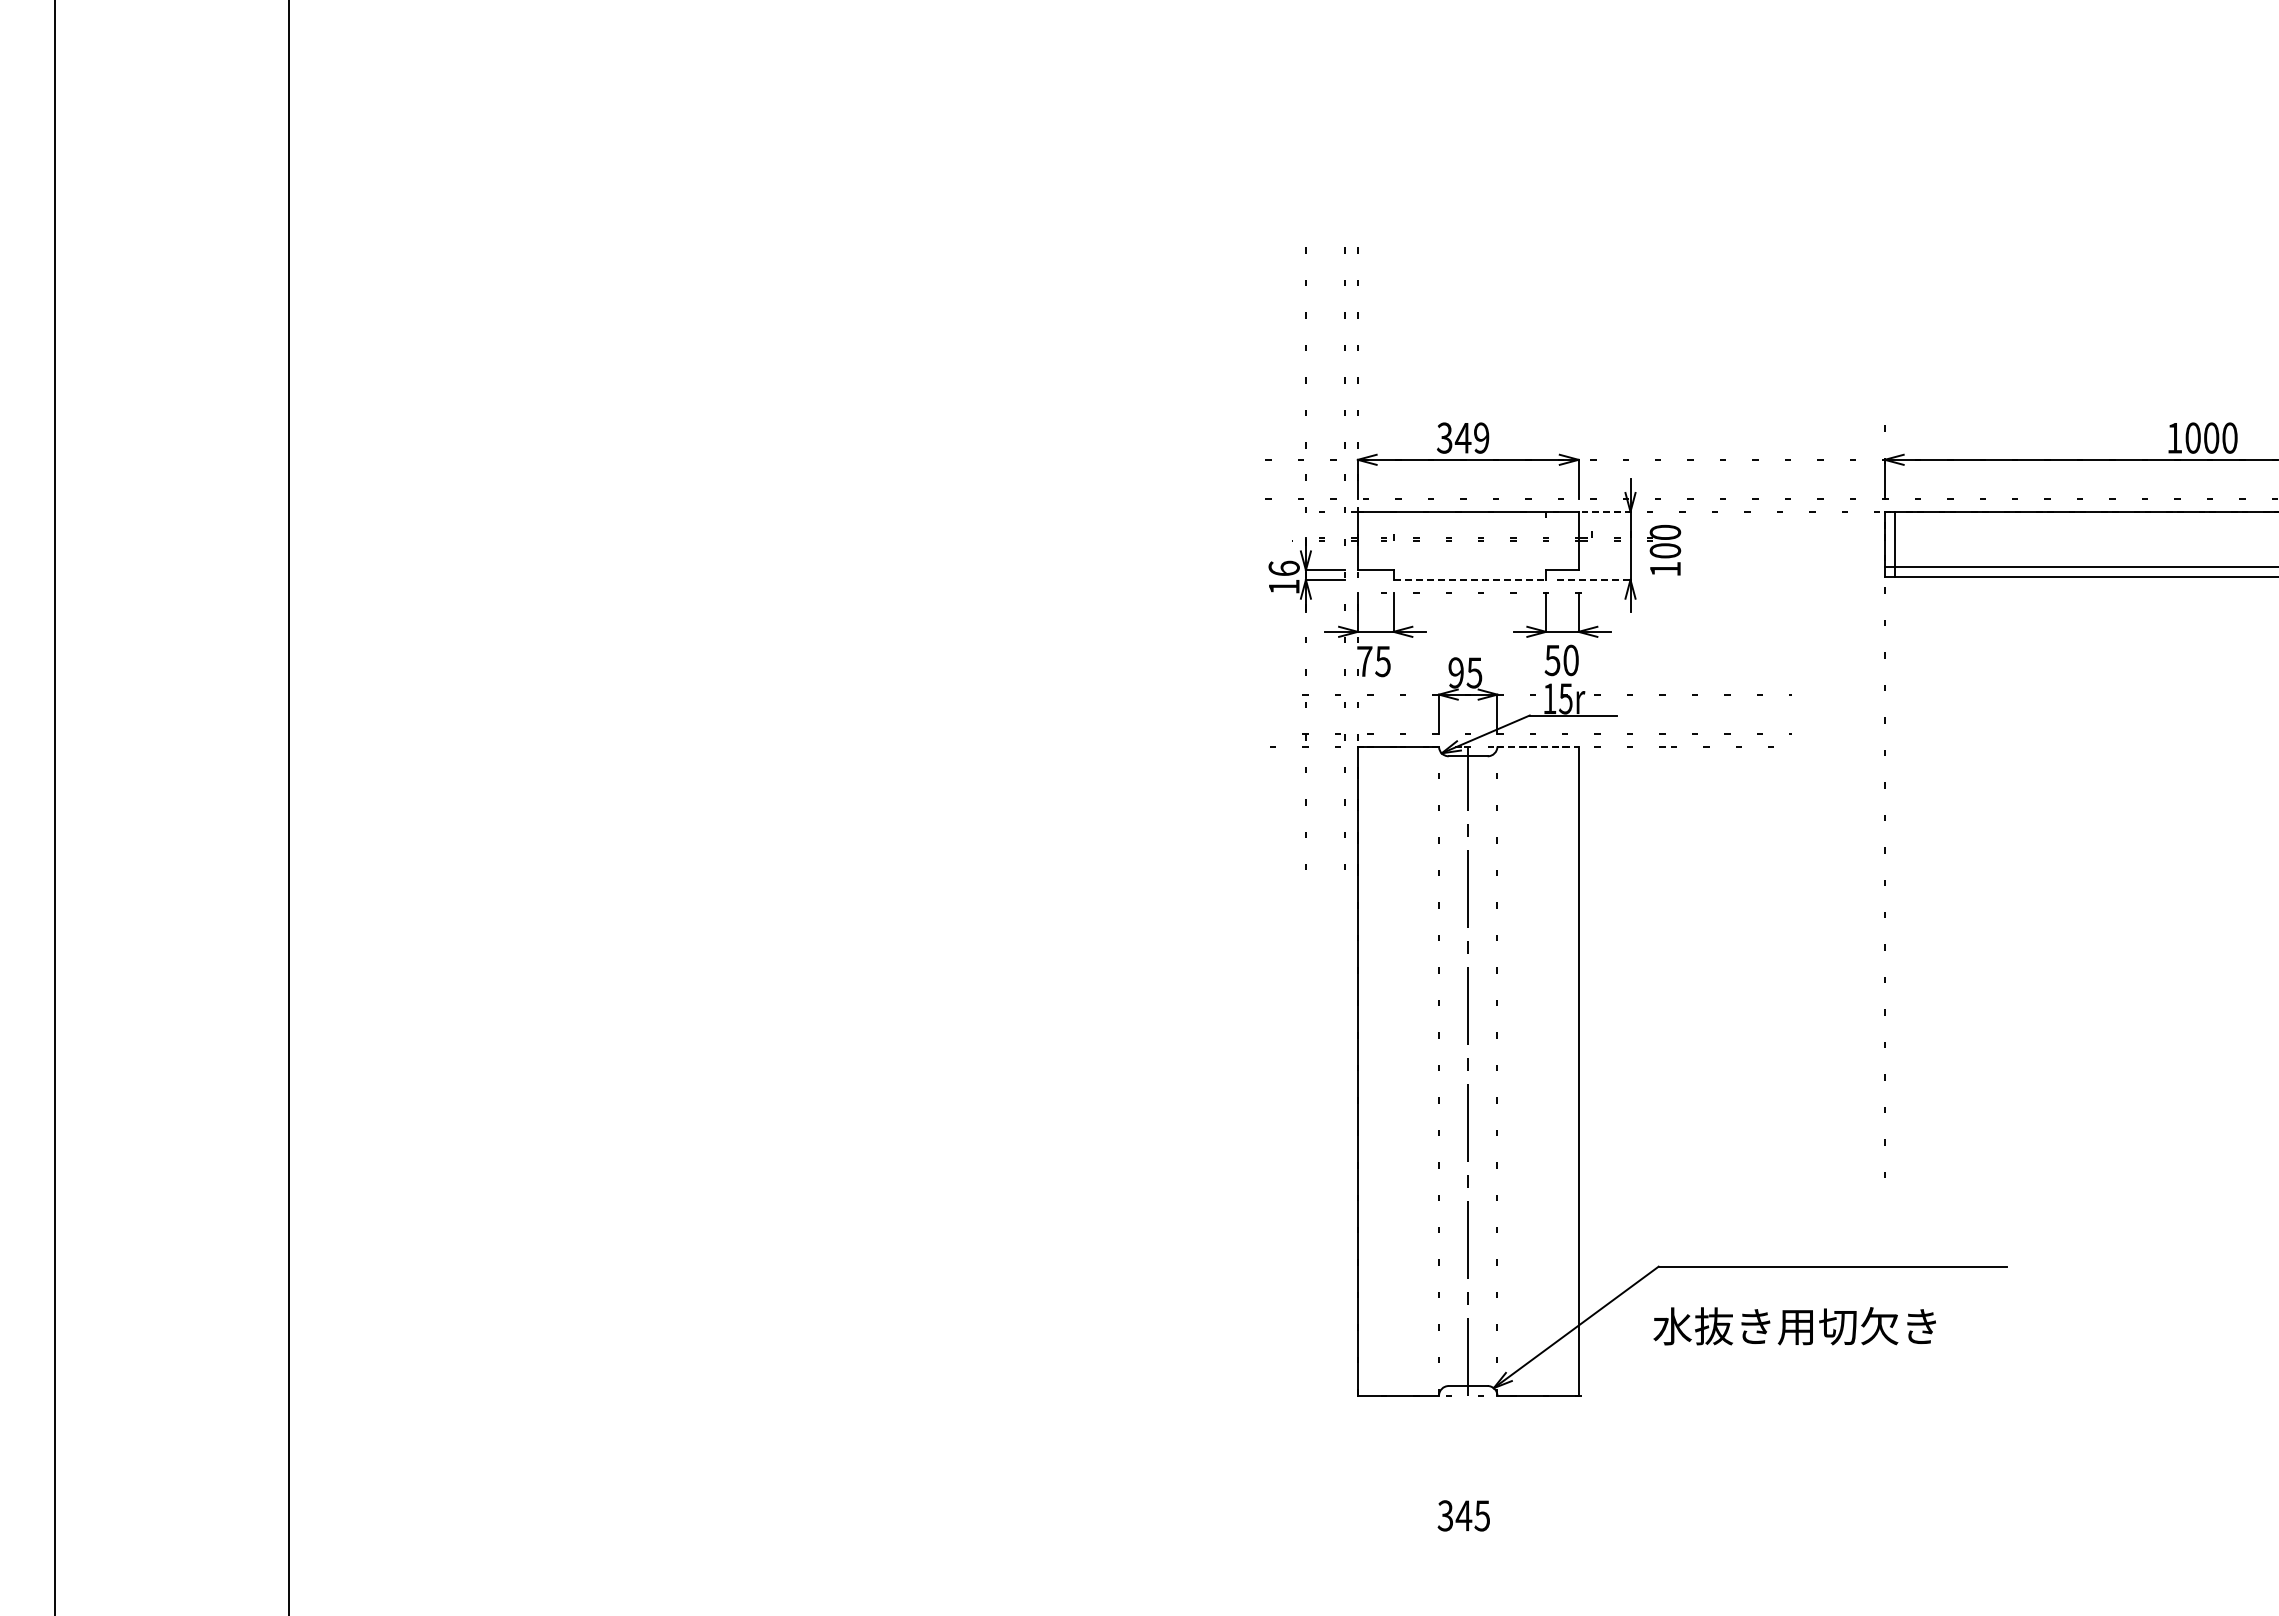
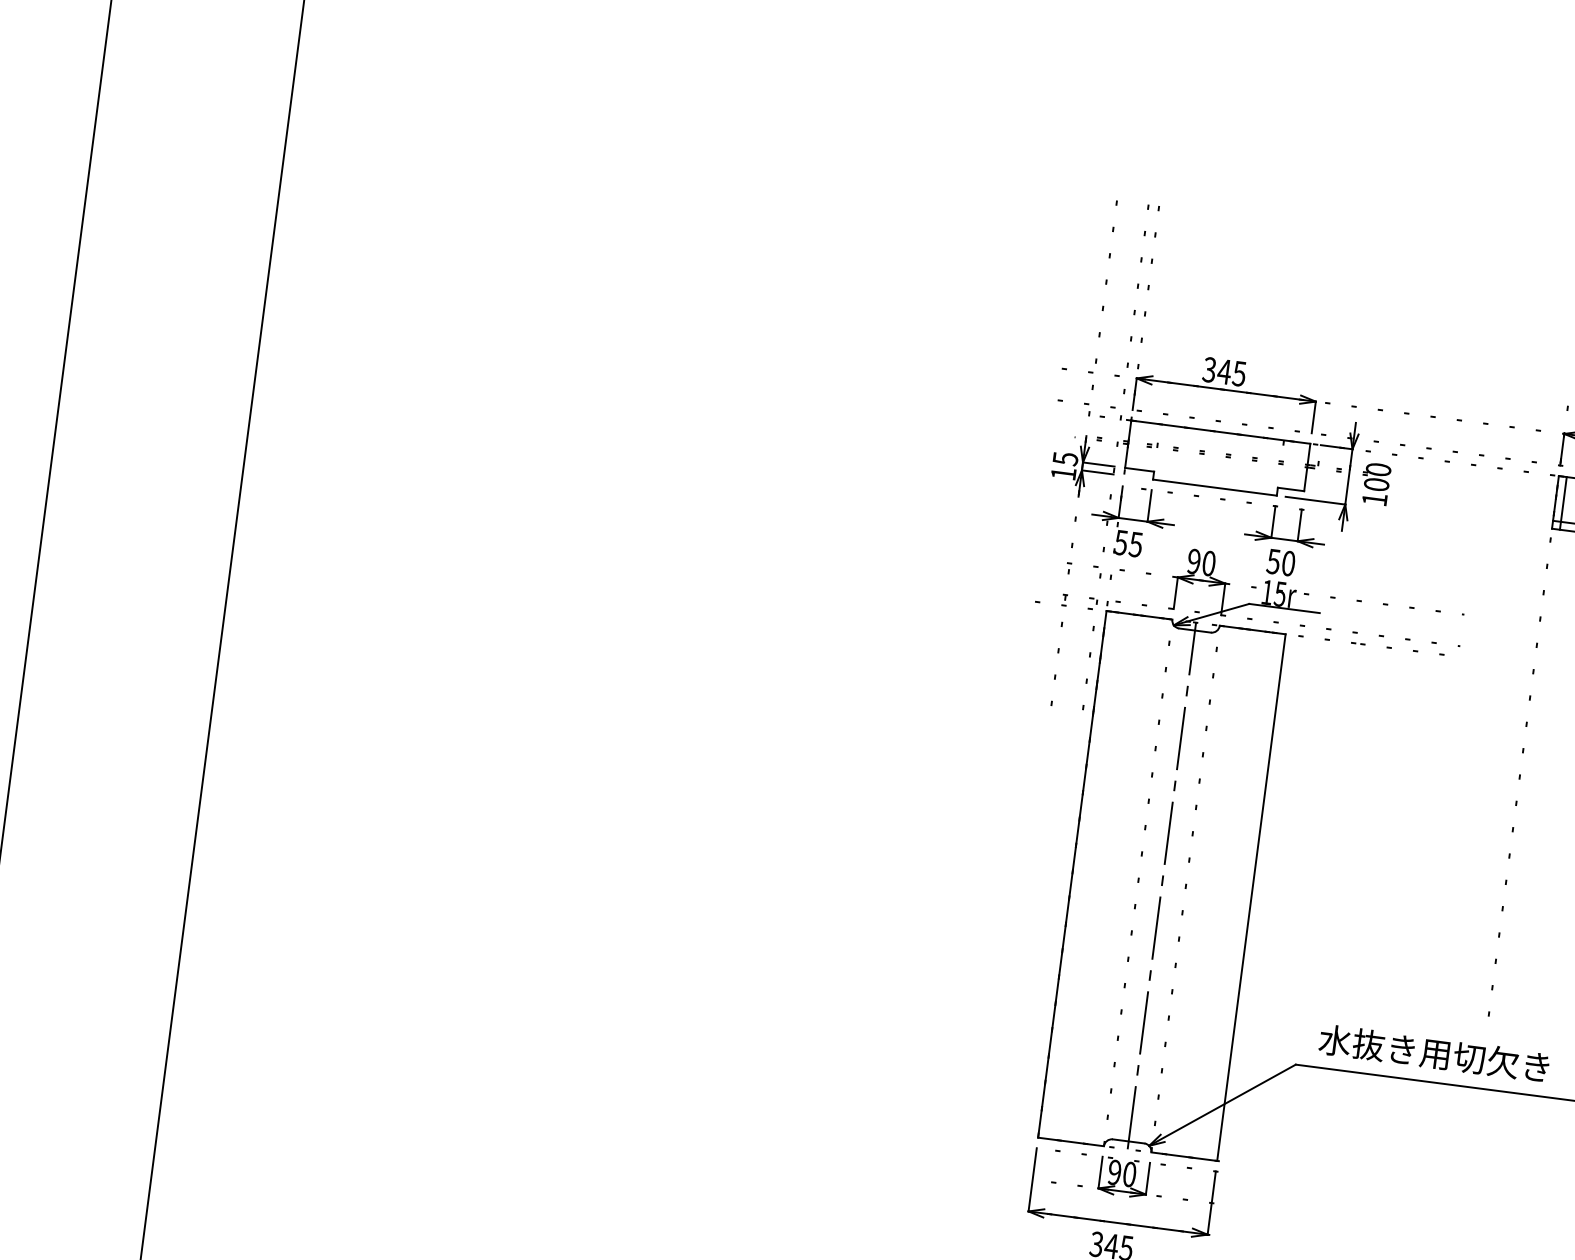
text: (1481, 437) -> (1239, 373), 349 -> 345
line: (1611, 511) -> (1337, 447), dashed -> solid
text: (1283, 568) -> (1064, 458), 16 -> 15
line: (1470, 579) -> (1215, 487), dashed -> solid
line: (1593, 579) -> (1315, 500), dashed -> solid
text: (1364, 661) -> (1120, 542), 75 -> 55
text: (1474, 672) -> (1208, 563), 95 -> 90
line: (1538, 746) -> (1253, 630), dashed -> solid
text: (1794, 1326) -> (1434, 1053), moved
part: (1468, 1450) -> (1122, 1193), added

